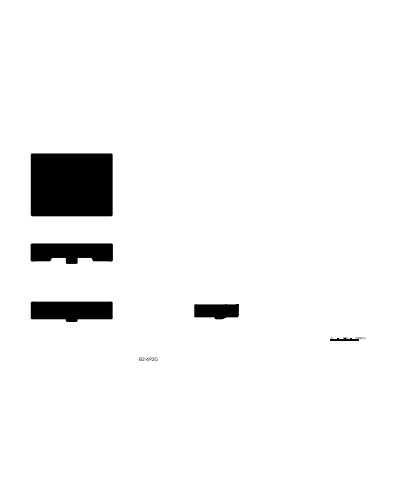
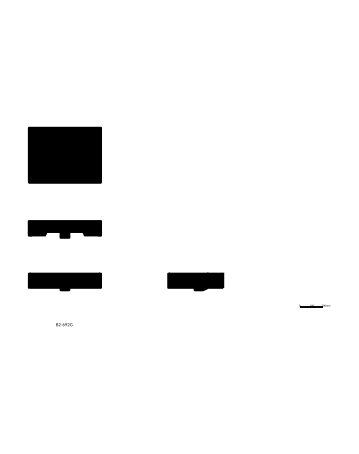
part: (71, 184) -> (64, 154), moved
part: (216, 311) -> (195, 281), size x1.43
text: (148, 358) -> (64, 324), moved

